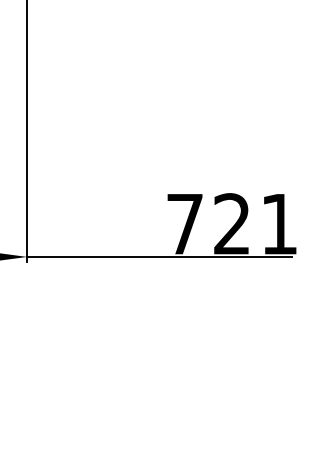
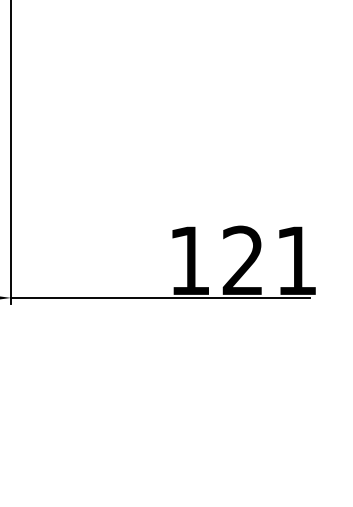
text: (184, 224) -> (189, 261), 721 -> 121

